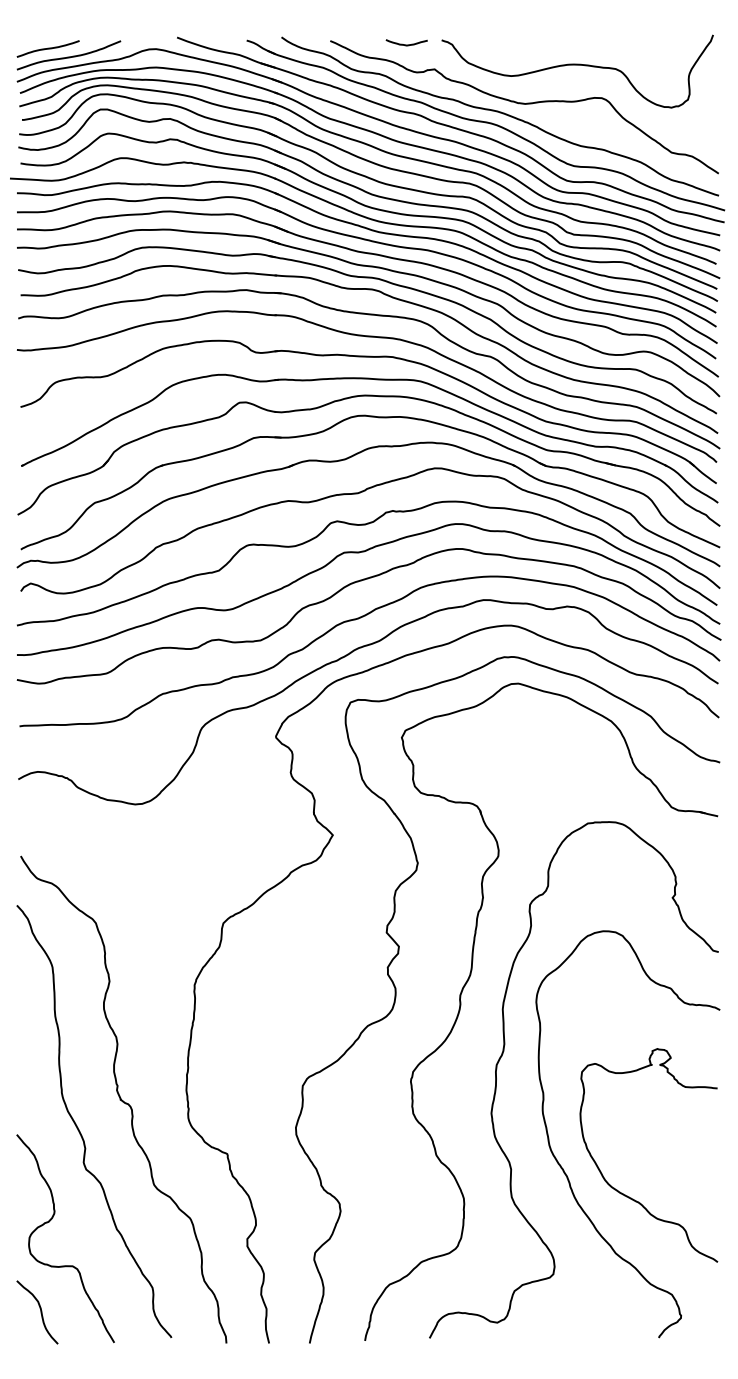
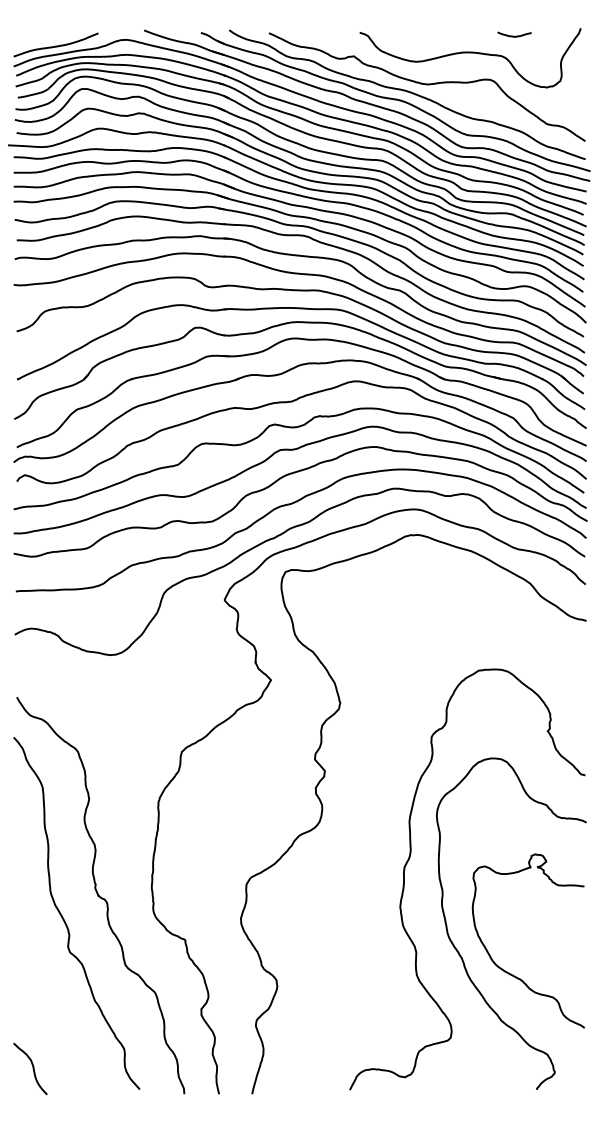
curve: (406, 44) -> (514, 36), moved
curve: (47, 48) -> (38, 39), removed
part: (470, 977) -> (383, 796), removed
curve: (49, 1222) -> (40, 995), removed

